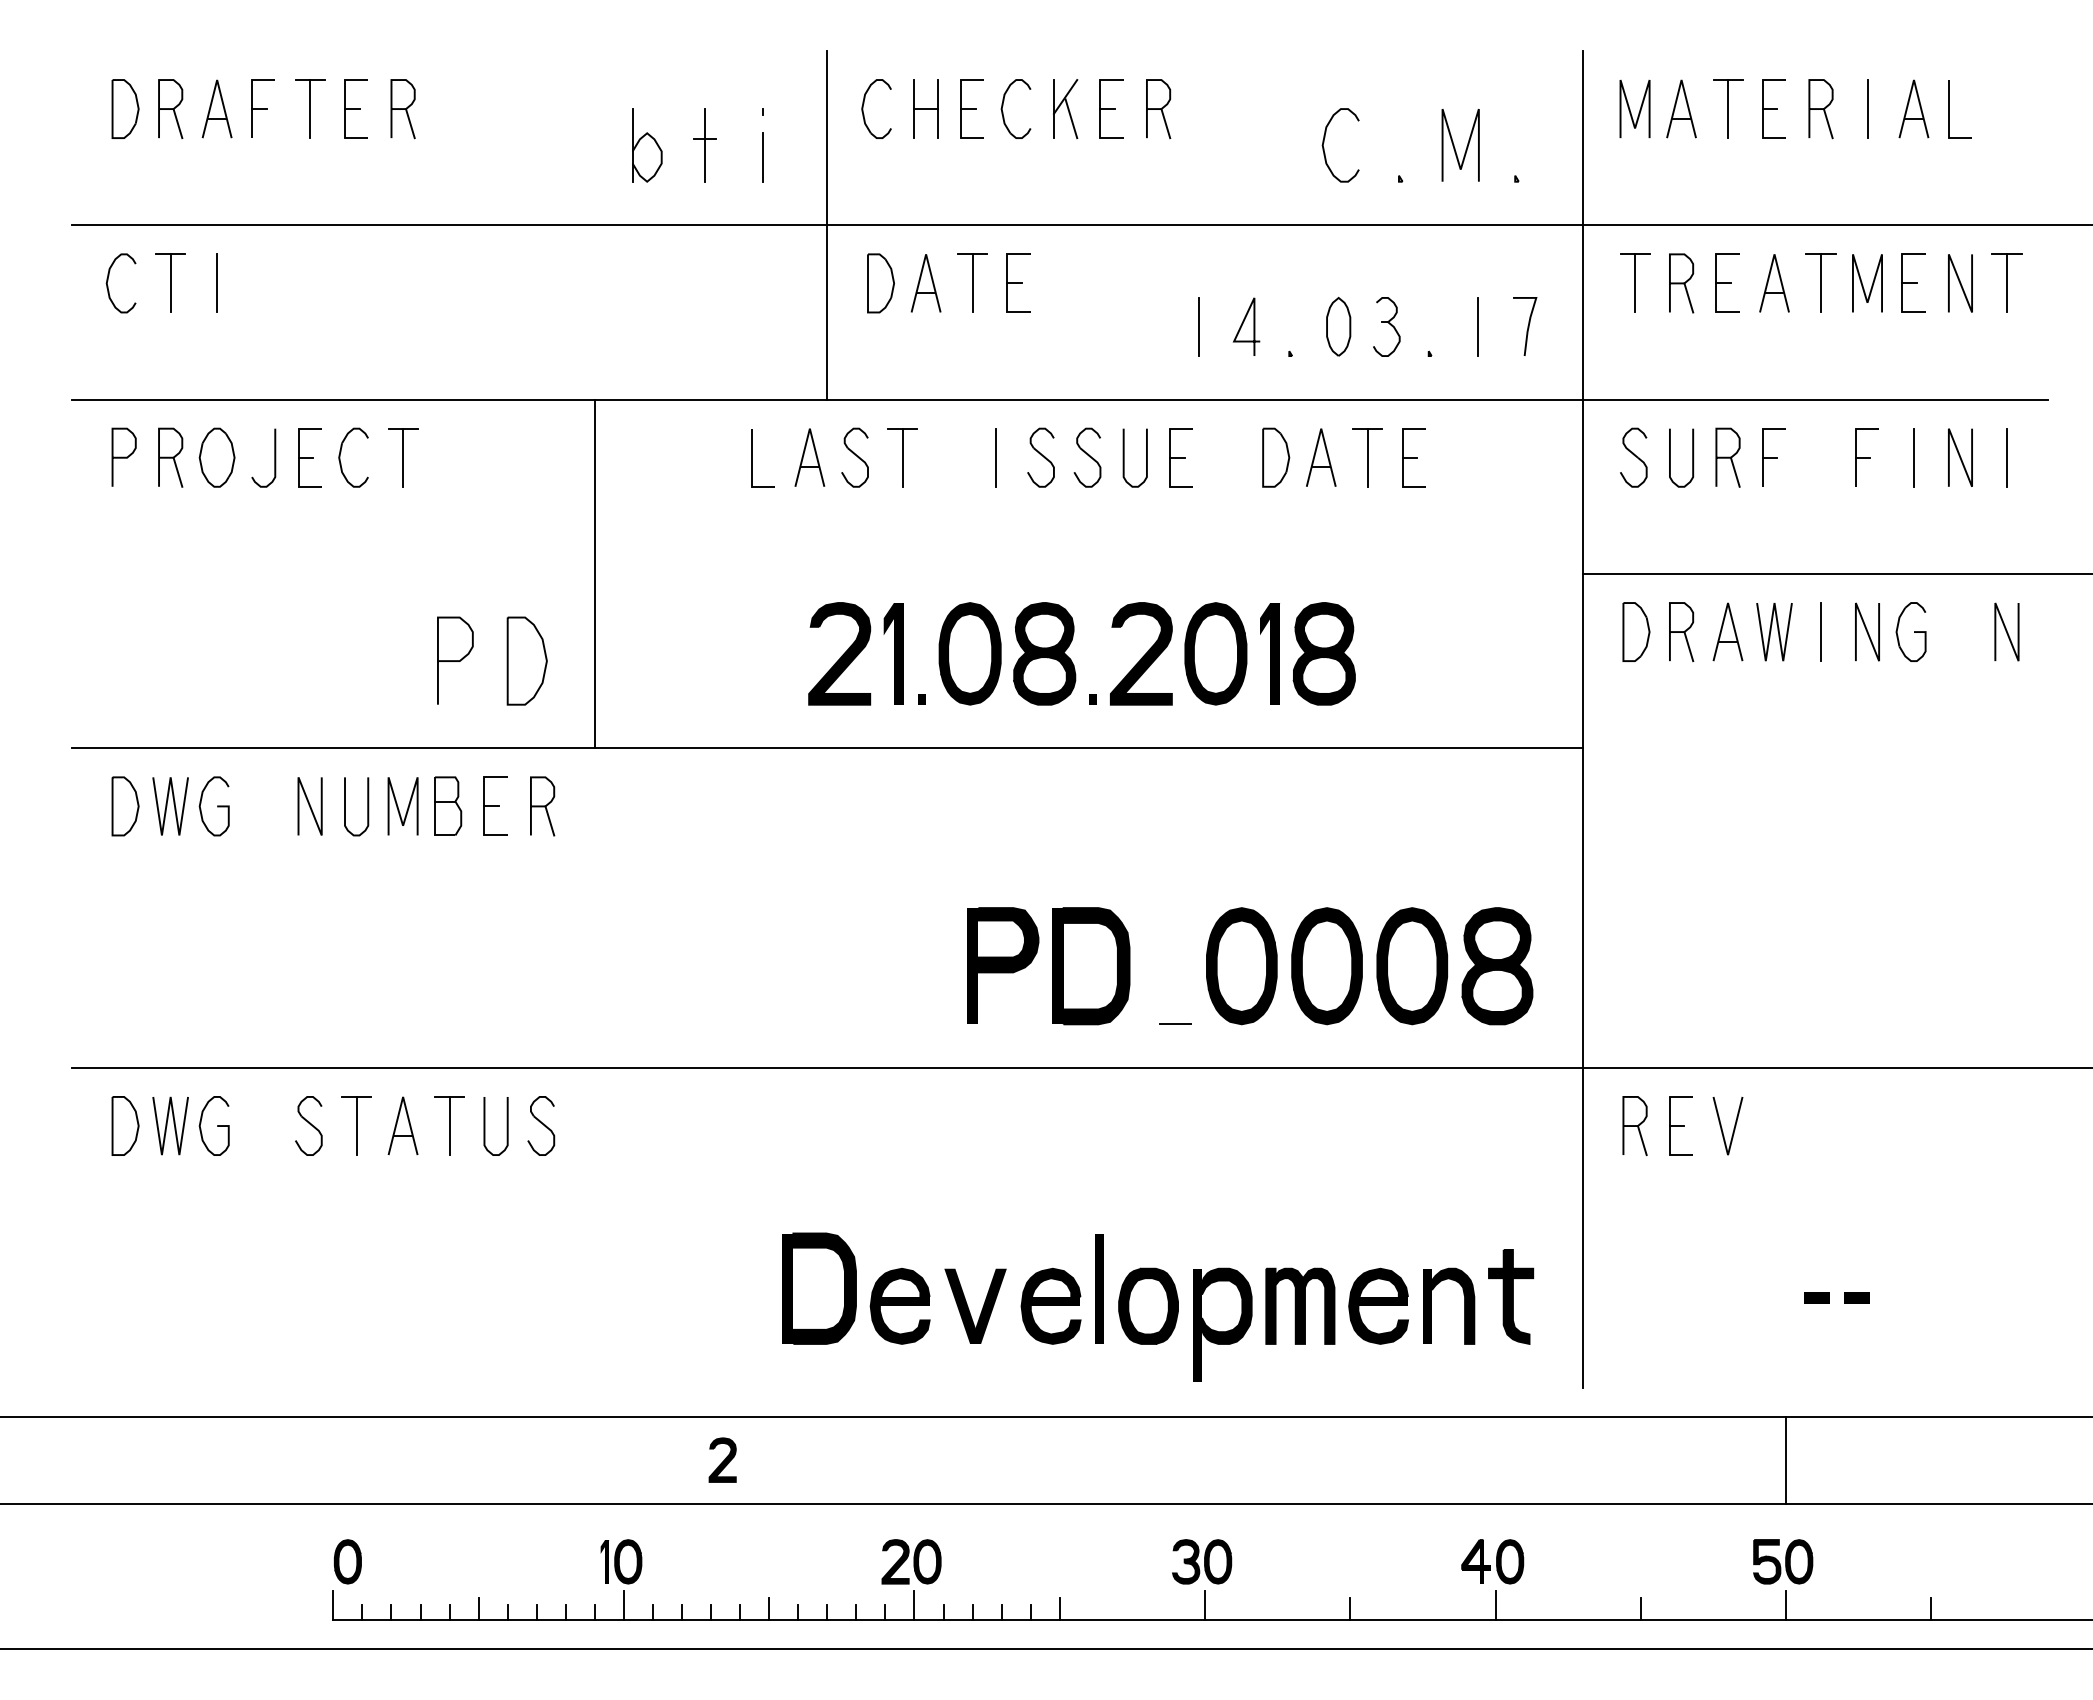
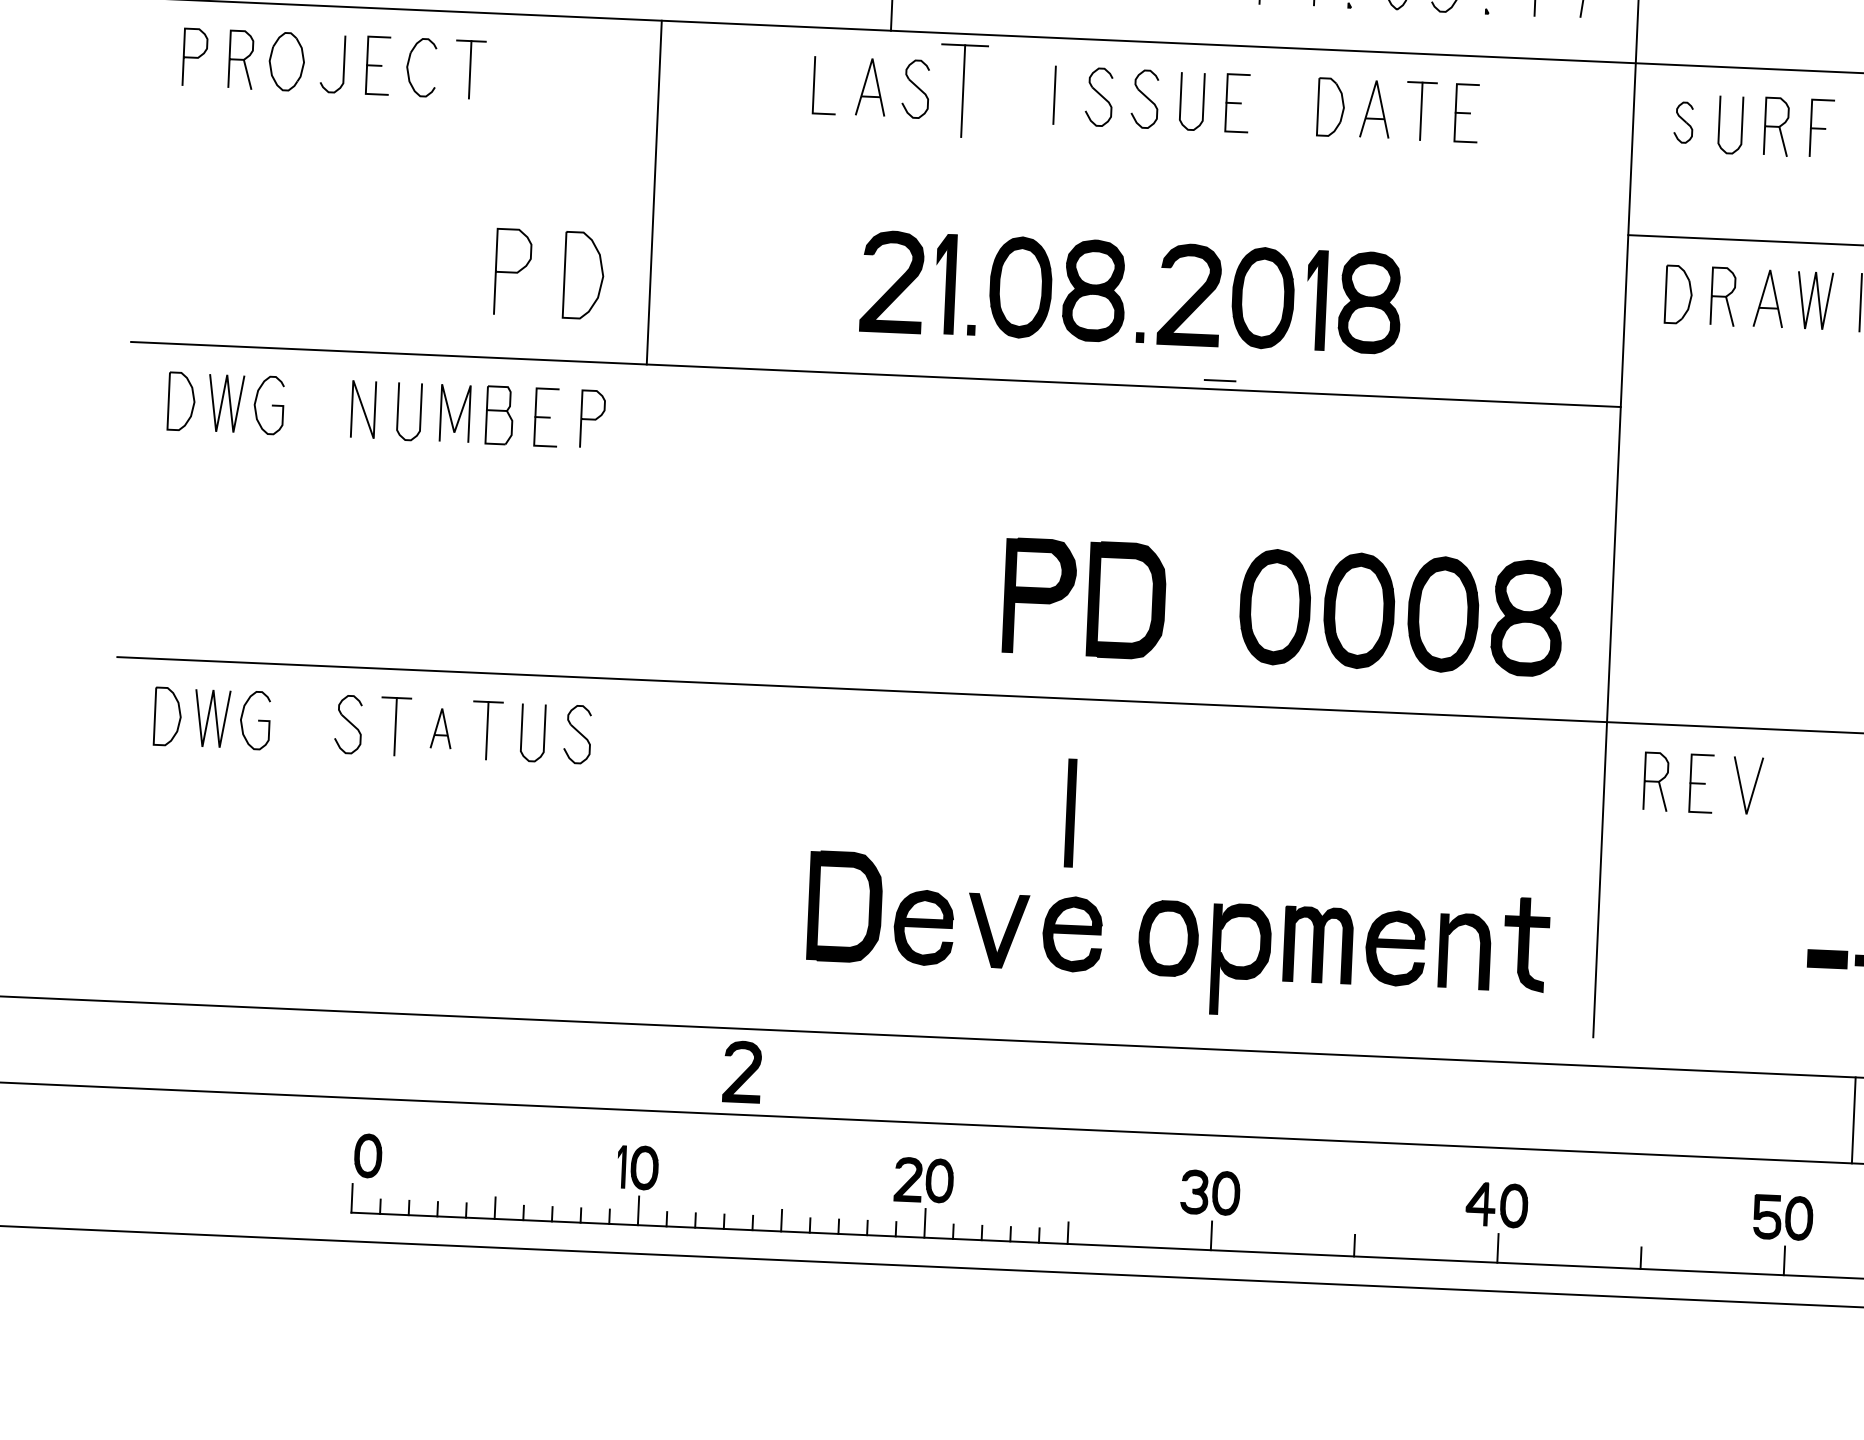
part: (902, 457) -> (962, 91), size x1.6
part: (1633, 457) -> (1683, 122), size x0.7
line: (549, 820) -> (598, 433), removed
line: (1175, 1023) -> (1219, 379), moved
part: (402, 1125) -> (440, 728), size x0.7
part: (1099, 1288) -> (1070, 812), moved
part: (1816, 1297) -> (1827, 958), size x1.6
part: (722, 1459) -> (741, 1071), size x1.4
line: (1786, 1459) -> (1854, 1119), moved

